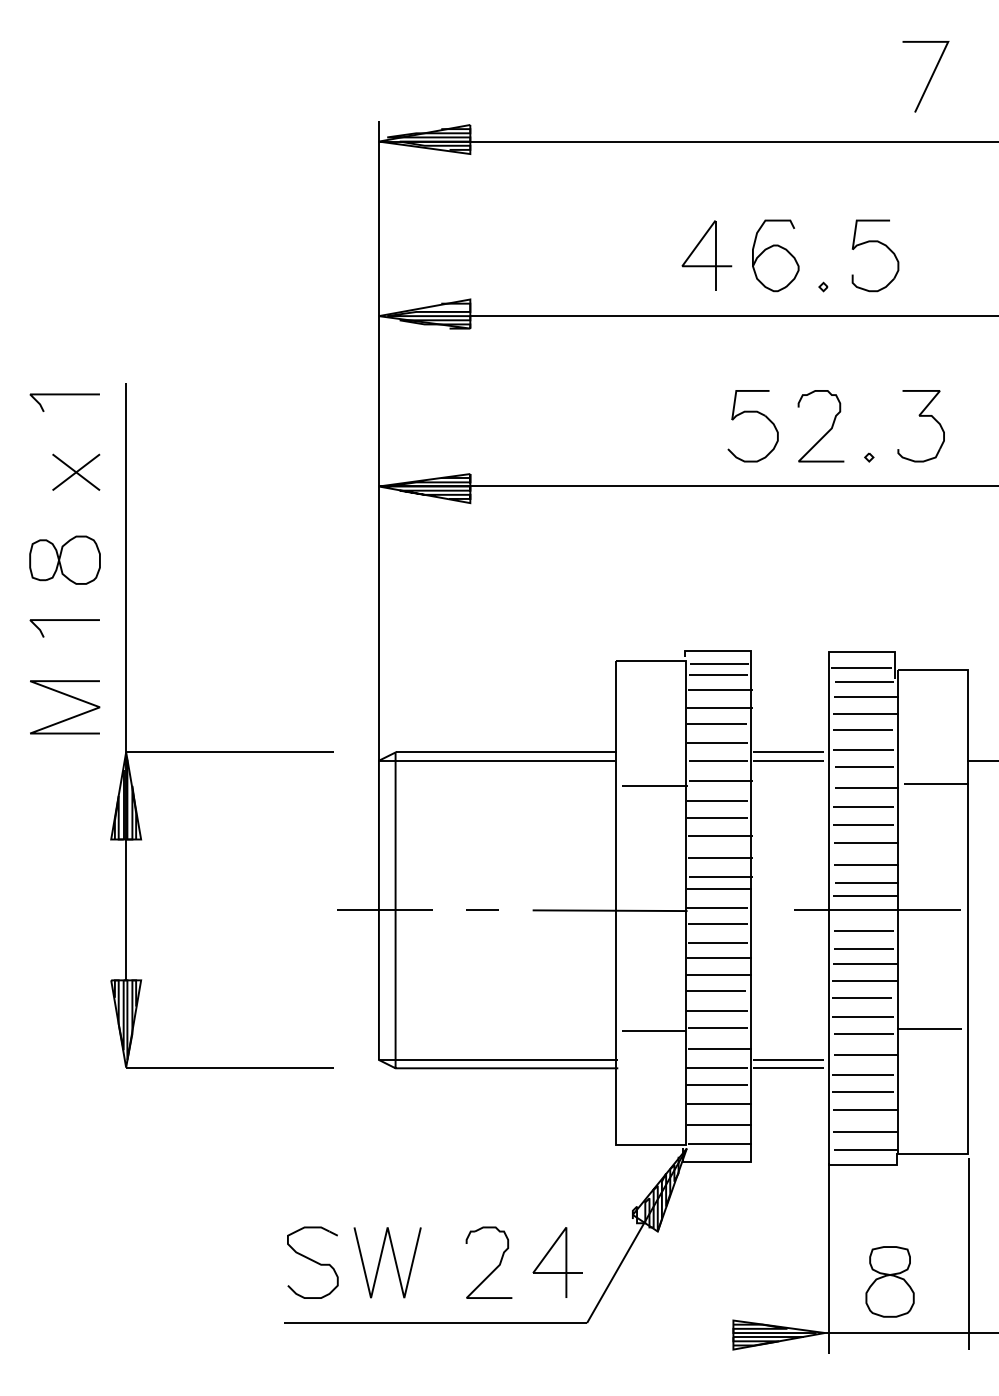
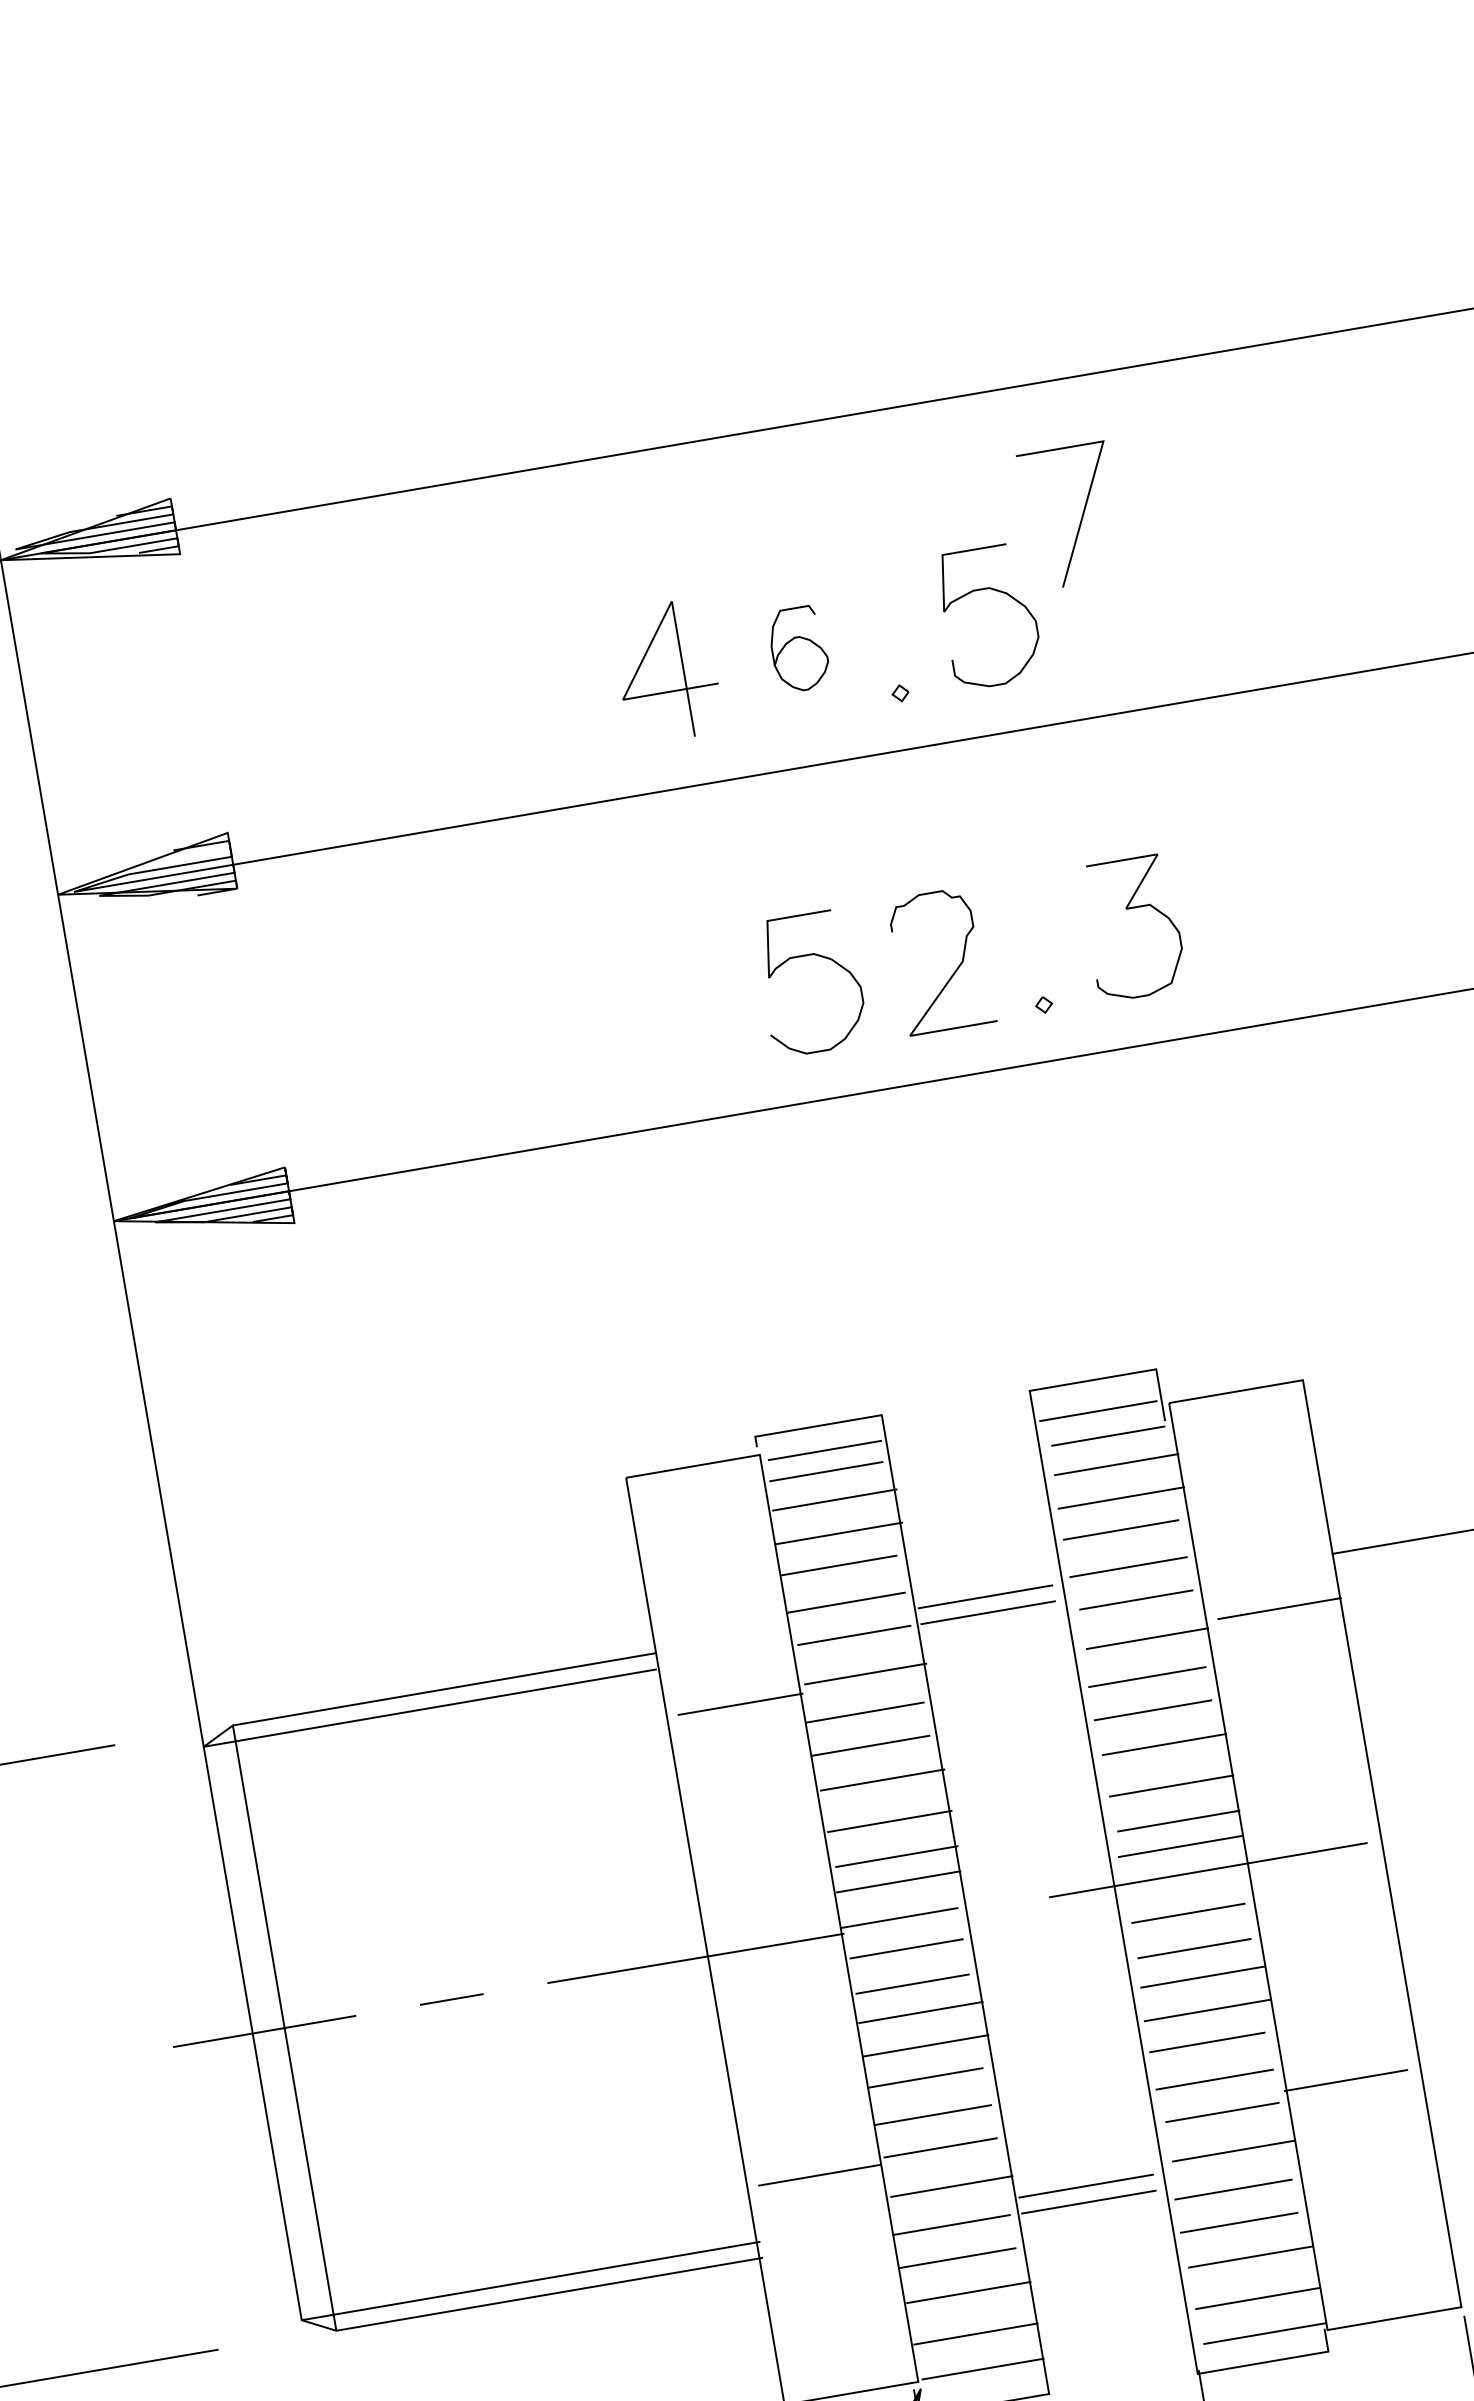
part: (925, 76) -> (1071, 515), moved
part: (775, 255) -> (798, 648), size x0.6

